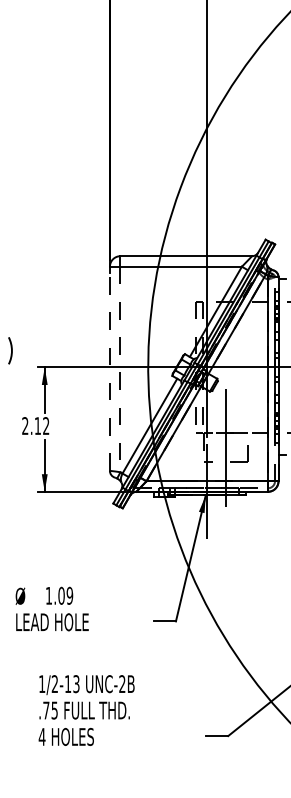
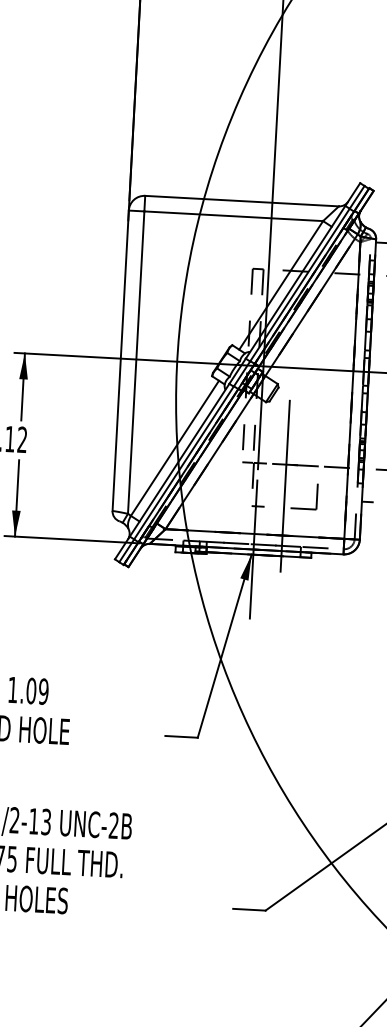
line: (109, 368) -> (120, 360), dashed -> solid
line: (120, 369) -> (136, 362), dashed -> solid

